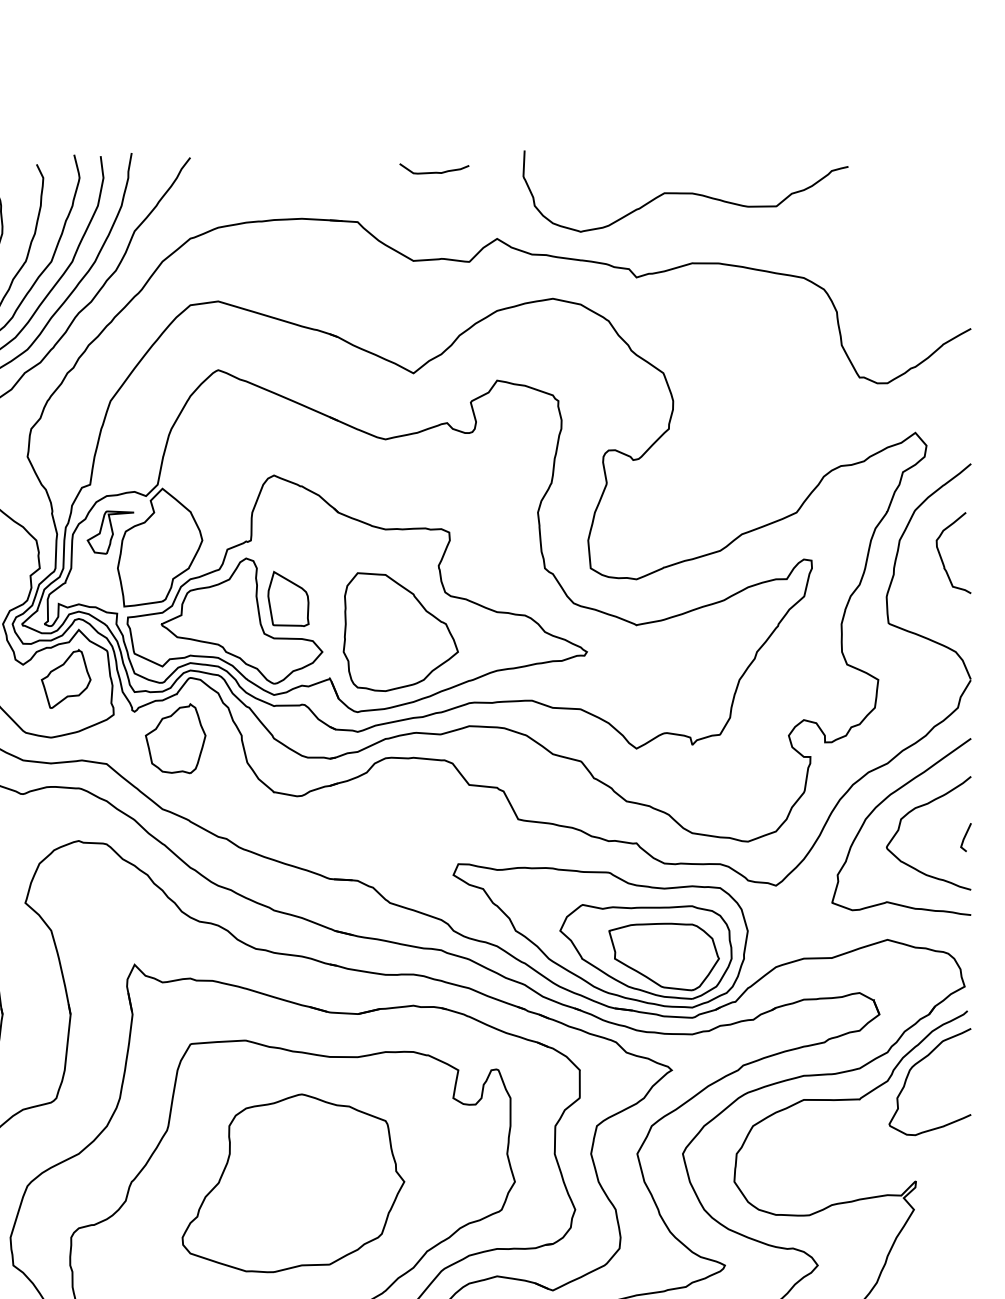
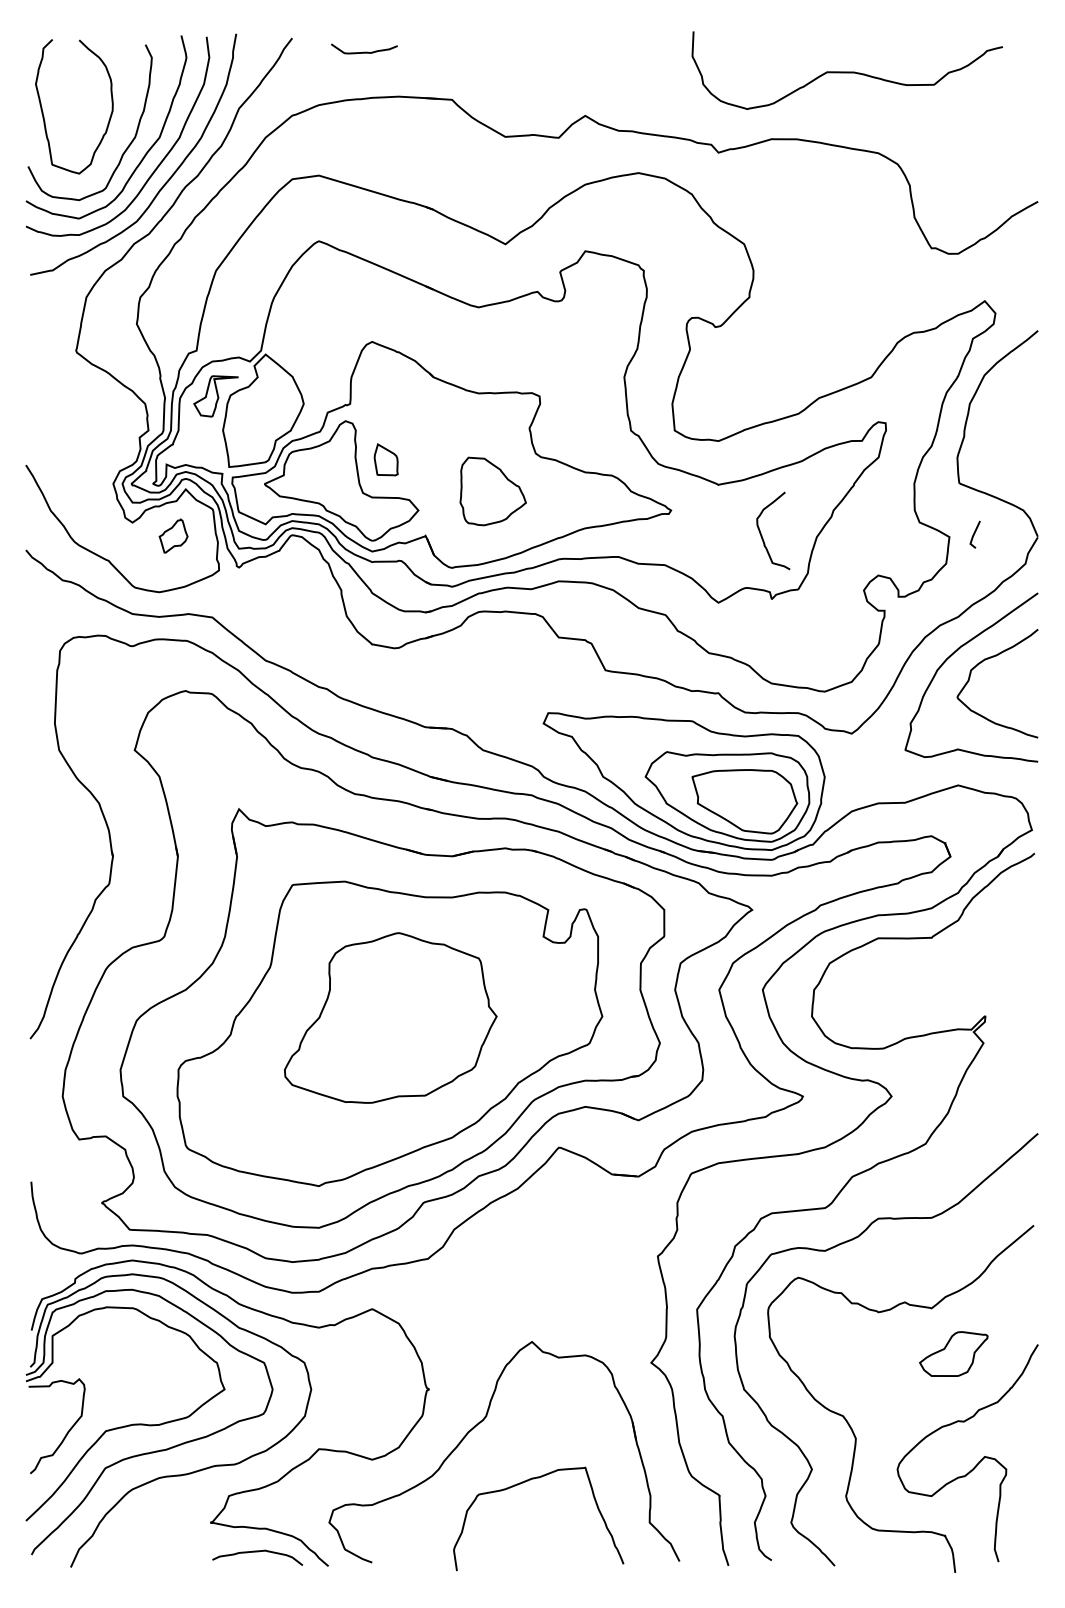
curve: (434, 171) -> (364, 51), moved
curve: (684, 192) -> (846, 71), moved
curve: (942, 557) -> (762, 535), moved
part: (288, 598) -> (386, 459), size x0.6
part: (399, 632) -> (492, 491), size x0.6
part: (65, 678) -> (173, 535), size x0.6
part: (174, 738) -> (277, 593), removed
line: (965, 837) -> (974, 534), moved
curve: (916, 1065) -> (985, 905), removed

